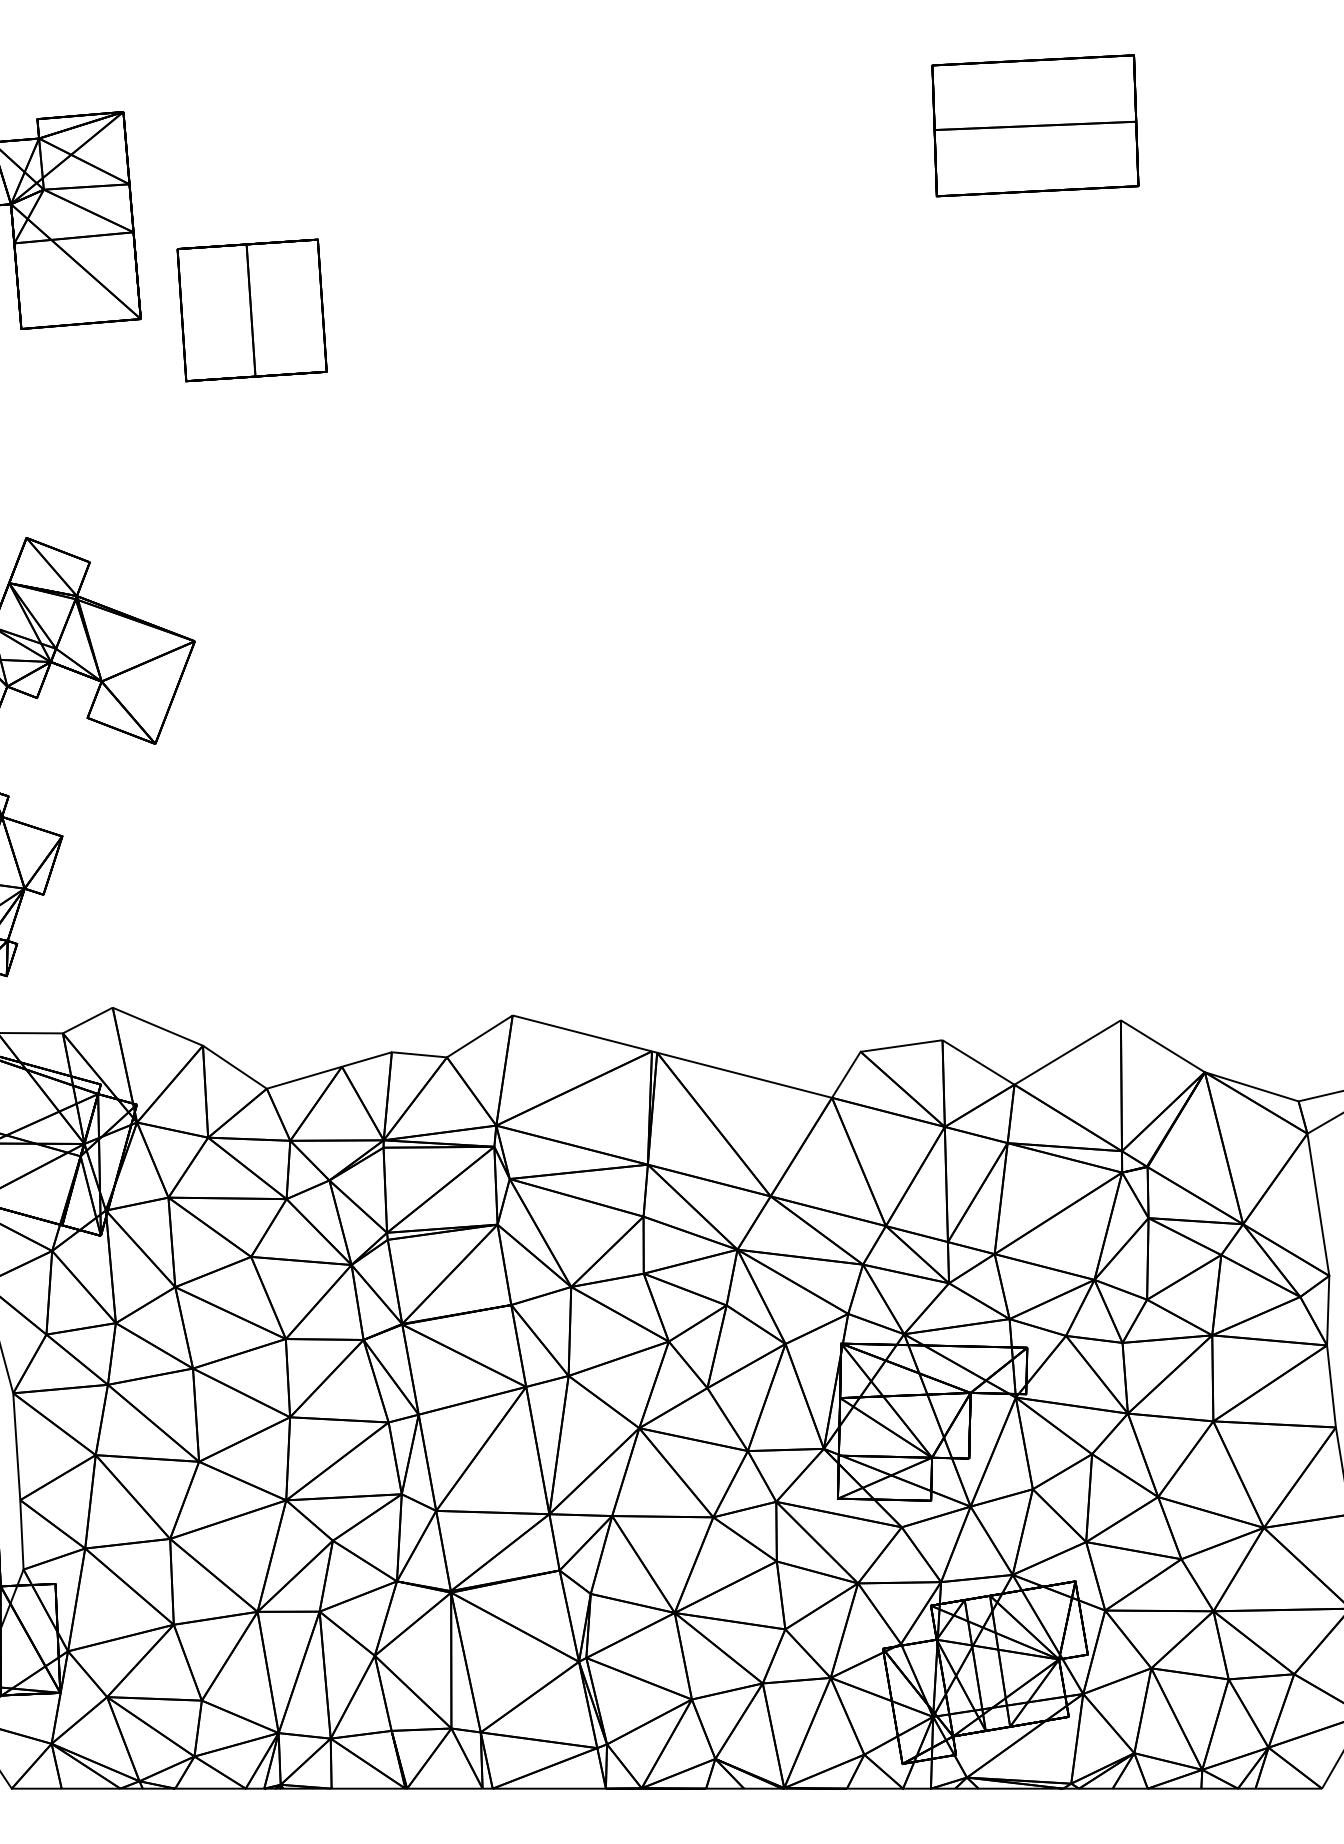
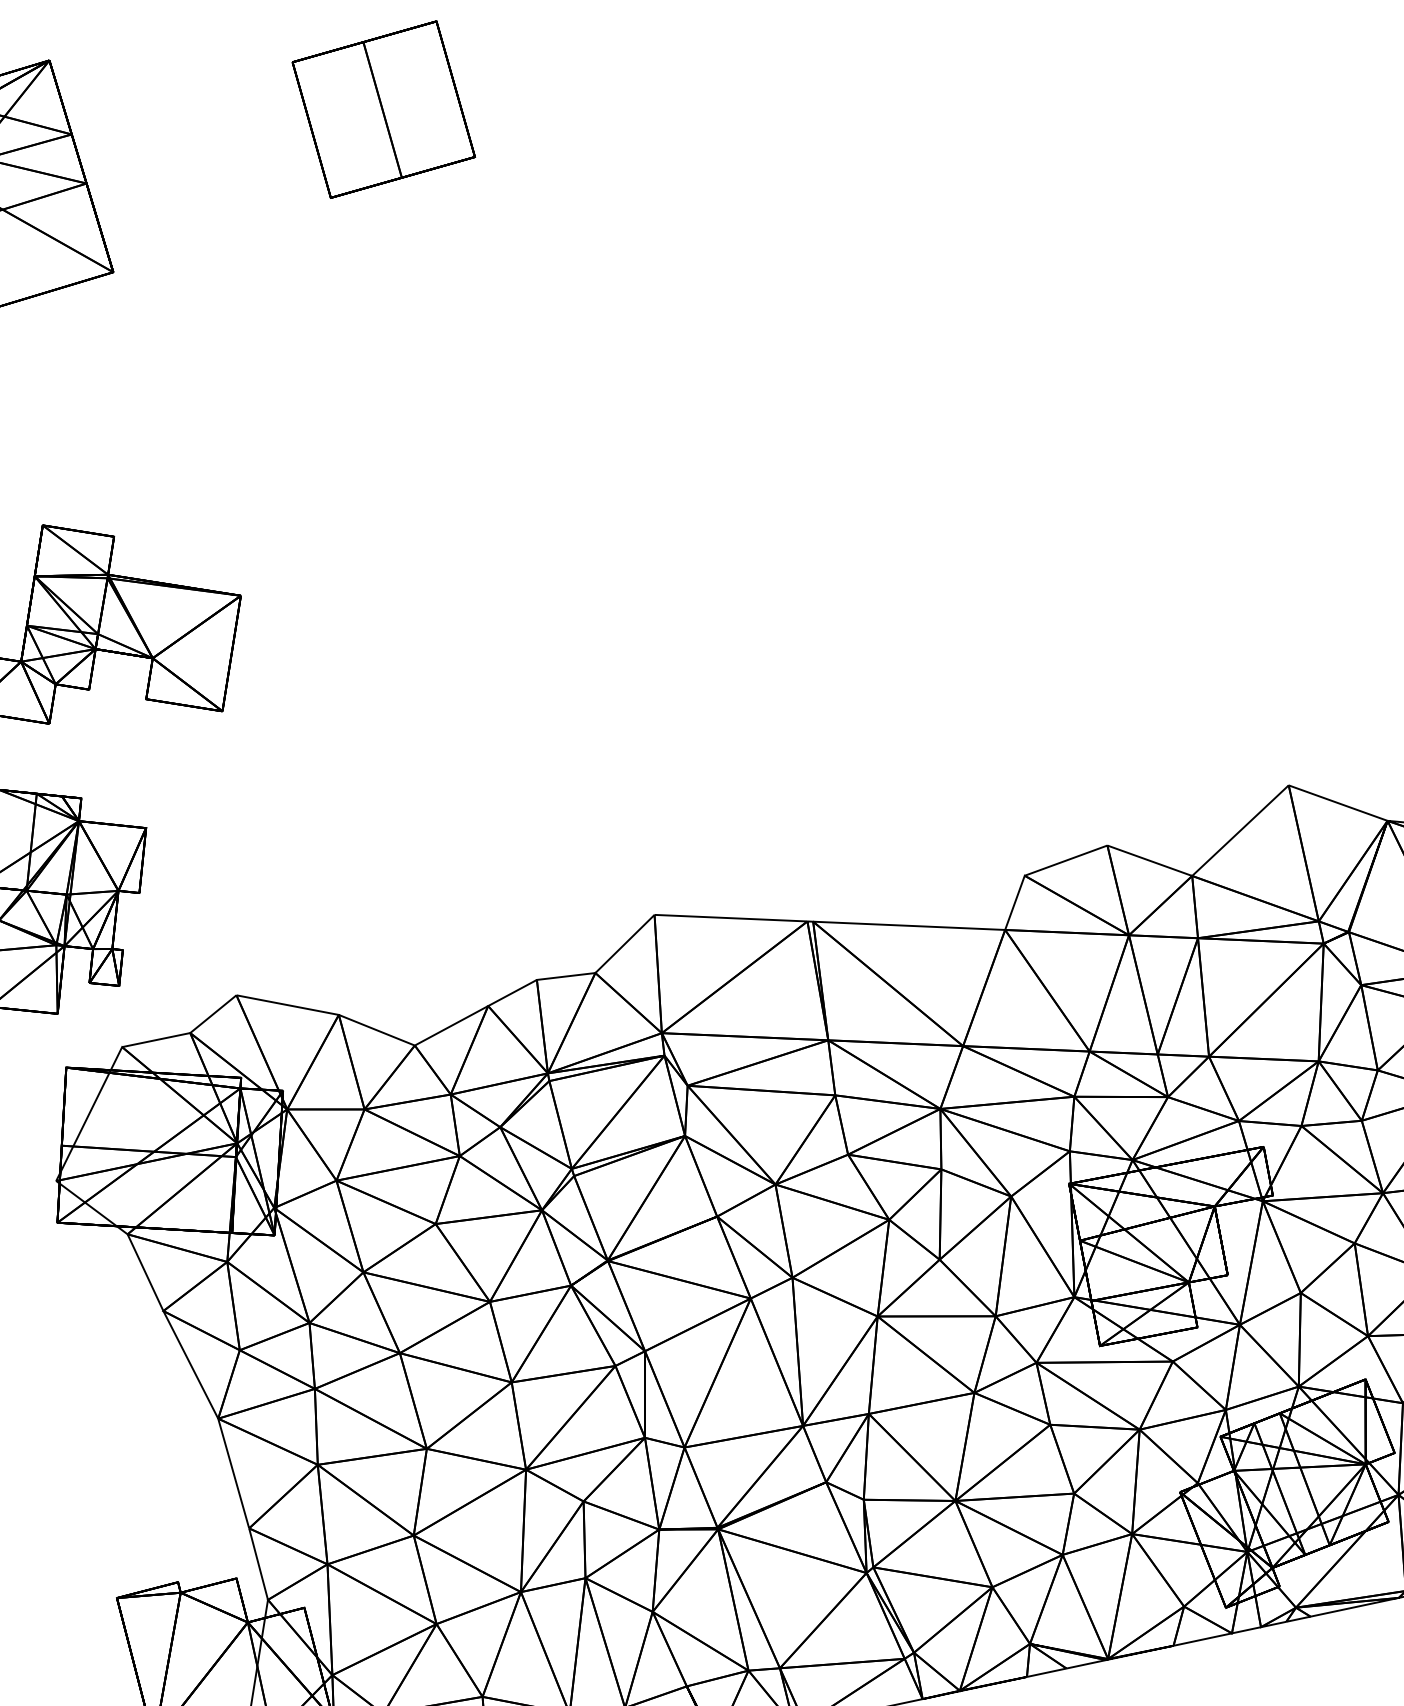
part: (251, 310) -> (383, 109), moved

